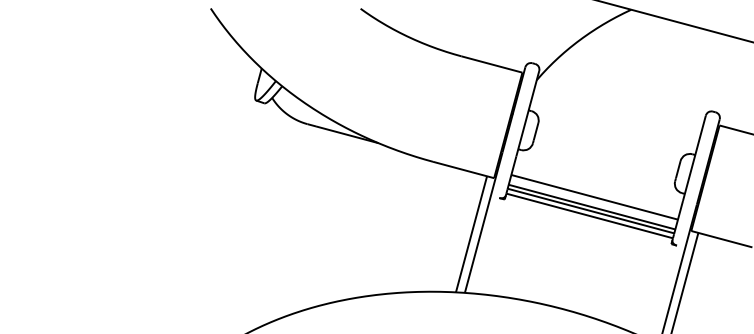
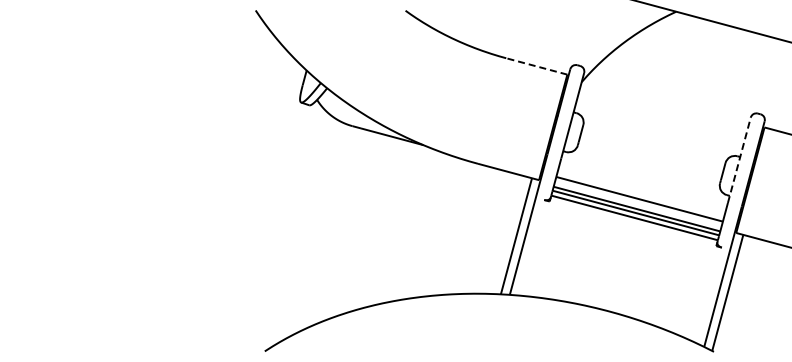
line: (491, 64) -> (536, 66), solid -> dashed
line: (694, 157) -> (739, 159), solid -> dashed

